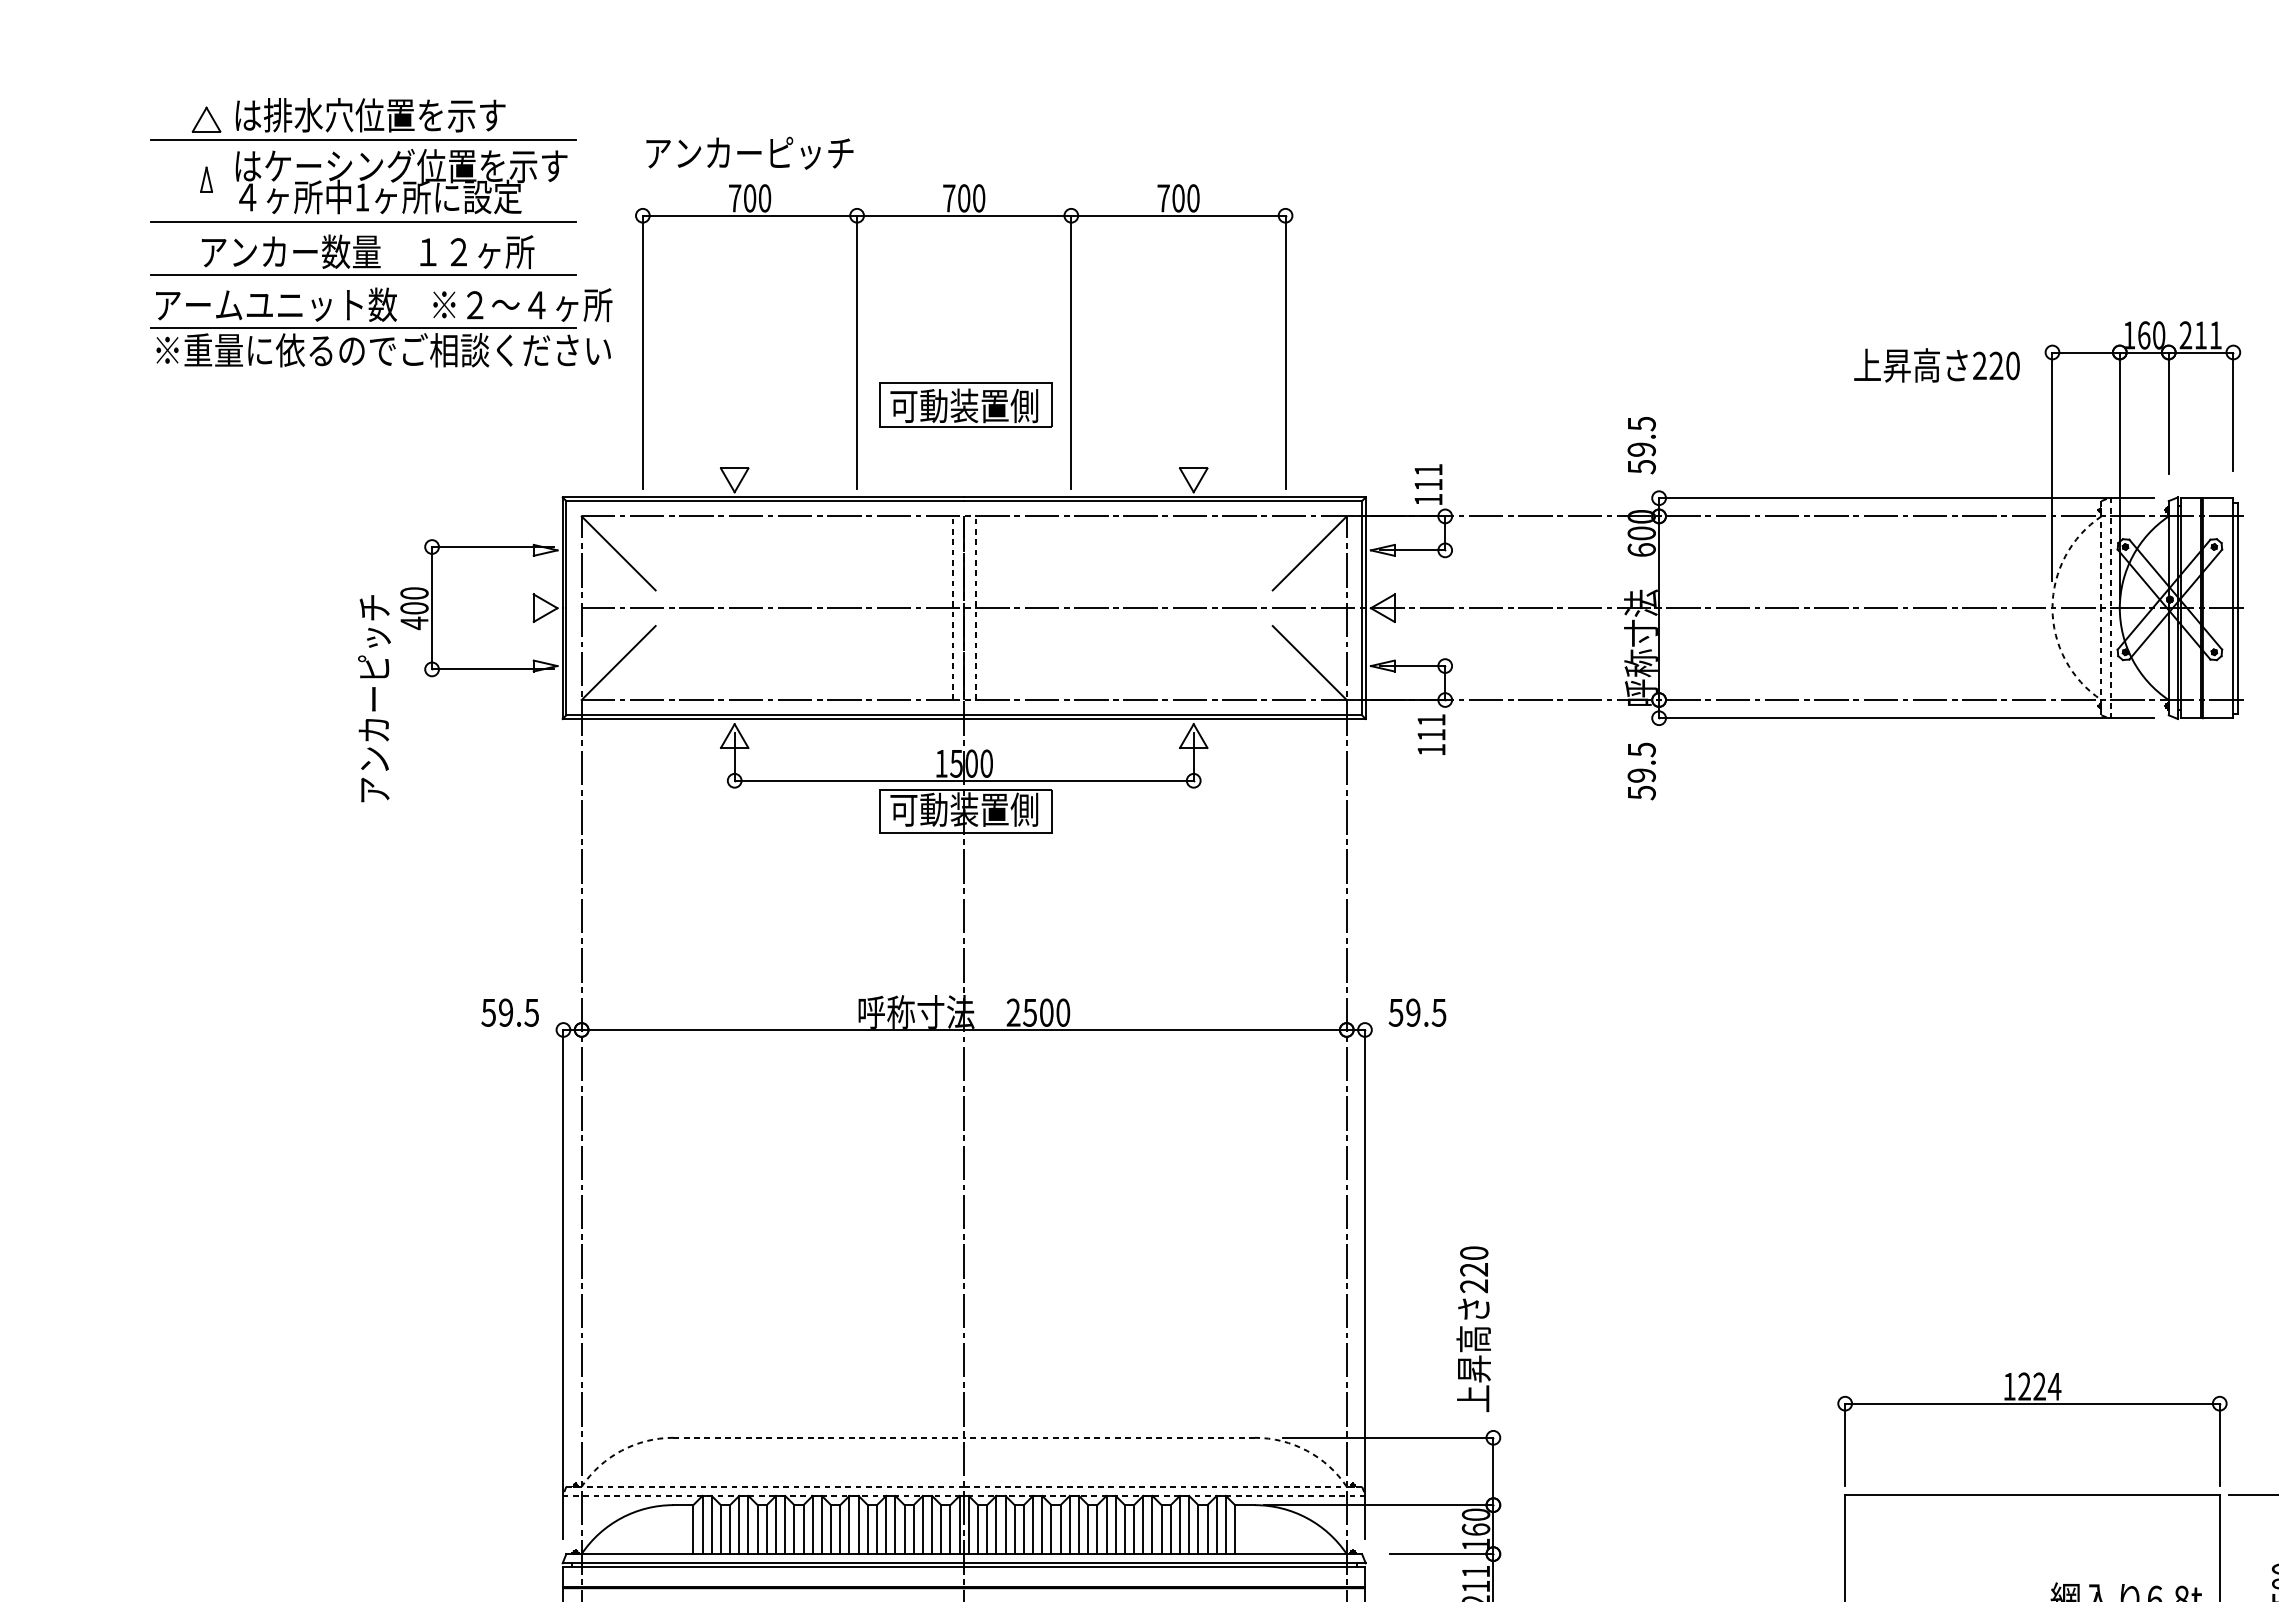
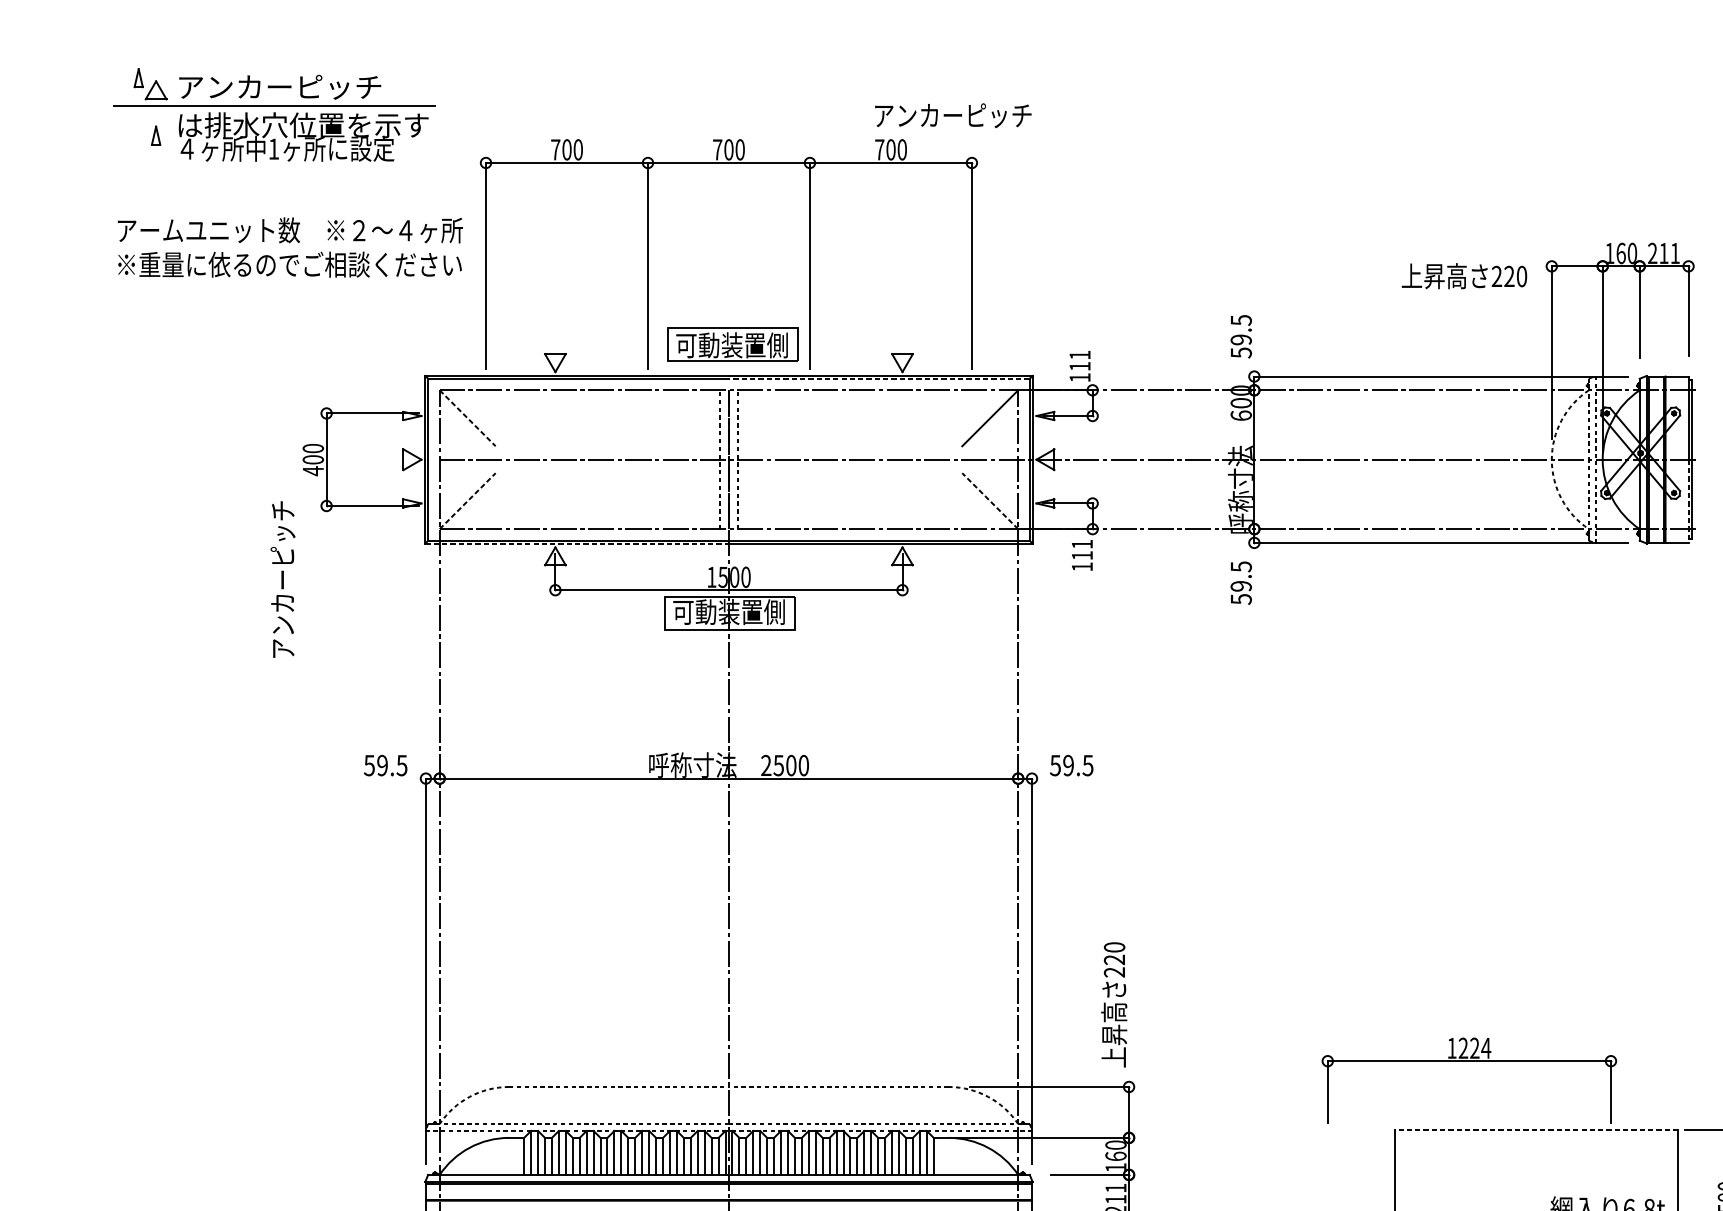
part: (183, 103) -> (138, 78), added
text: (370, 115) -> (280, 87), は排水穴位置を示す -> アンカーピッチ
text: (749, 152) -> (952, 115), moved
text: (401, 165) -> (303, 124), はケーシング位置を示す -> は排水穴位置を示す
line: (363, 221) -> (274, 167), removed
part: (363, 254) -> (274, 192), removed
line: (363, 327) -> (274, 247), removed
part: (965, 404) -> (732, 344), moved
line: (1163, 501) -> (879, 379), solid -> dashed
line: (619, 553) -> (468, 418), solid -> dashed
line: (619, 662) -> (468, 500), solid -> dashed
line: (1309, 662) -> (990, 500), solid -> dashed
line: (2233, 663) -> (1688, 501), solid -> dashed
text: (374, 698) -> (283, 579), moved
line: (763, 719) -> (577, 543), solid -> dashed
part: (2032, 1404) -> (1469, 1061), moved
line: (2031, 1495) -> (1535, 1130), solid -> dashed

